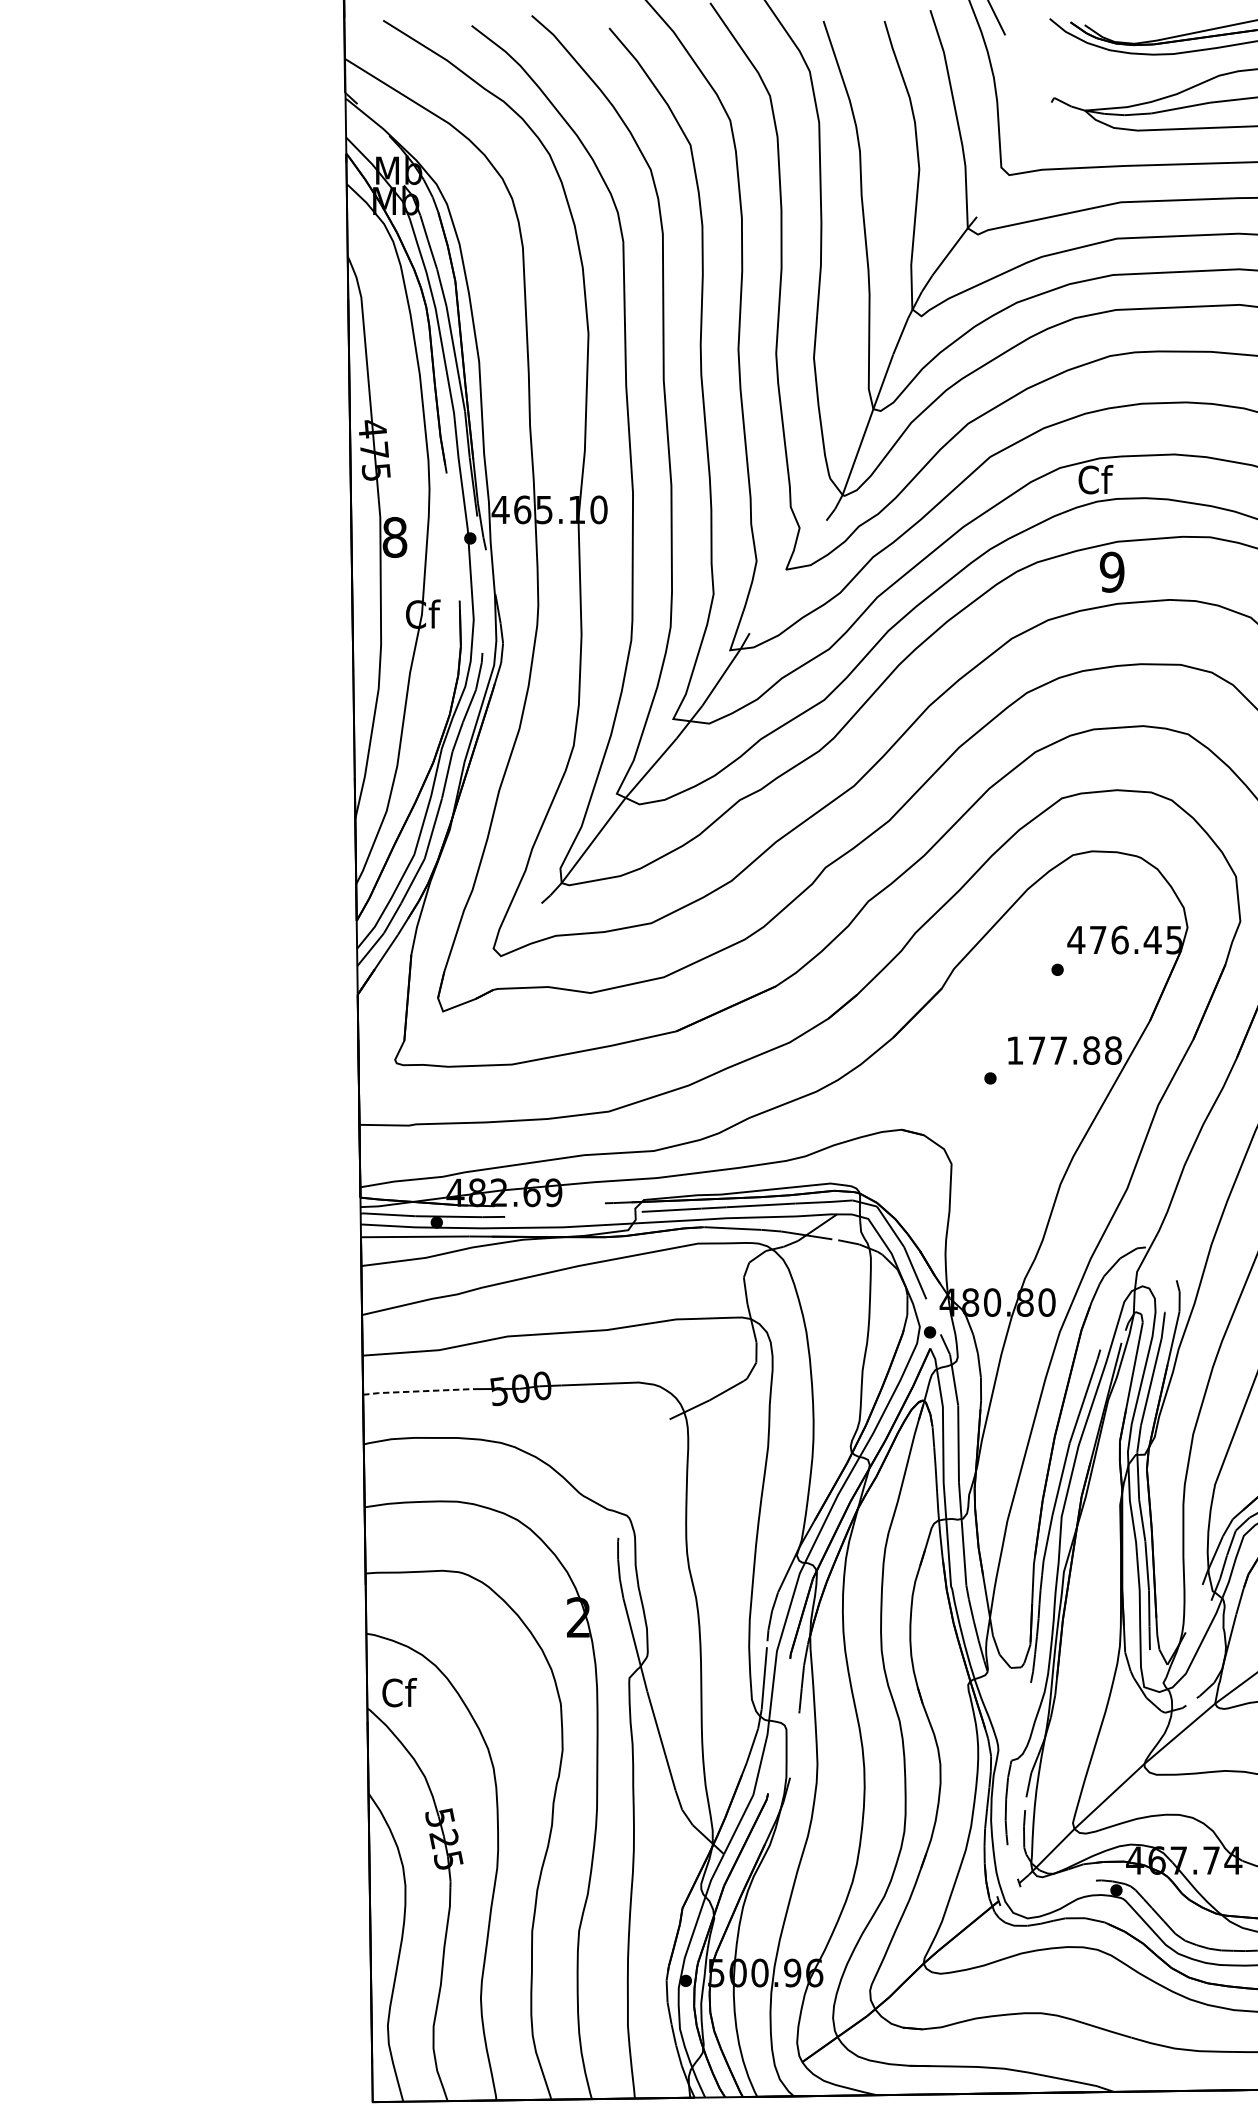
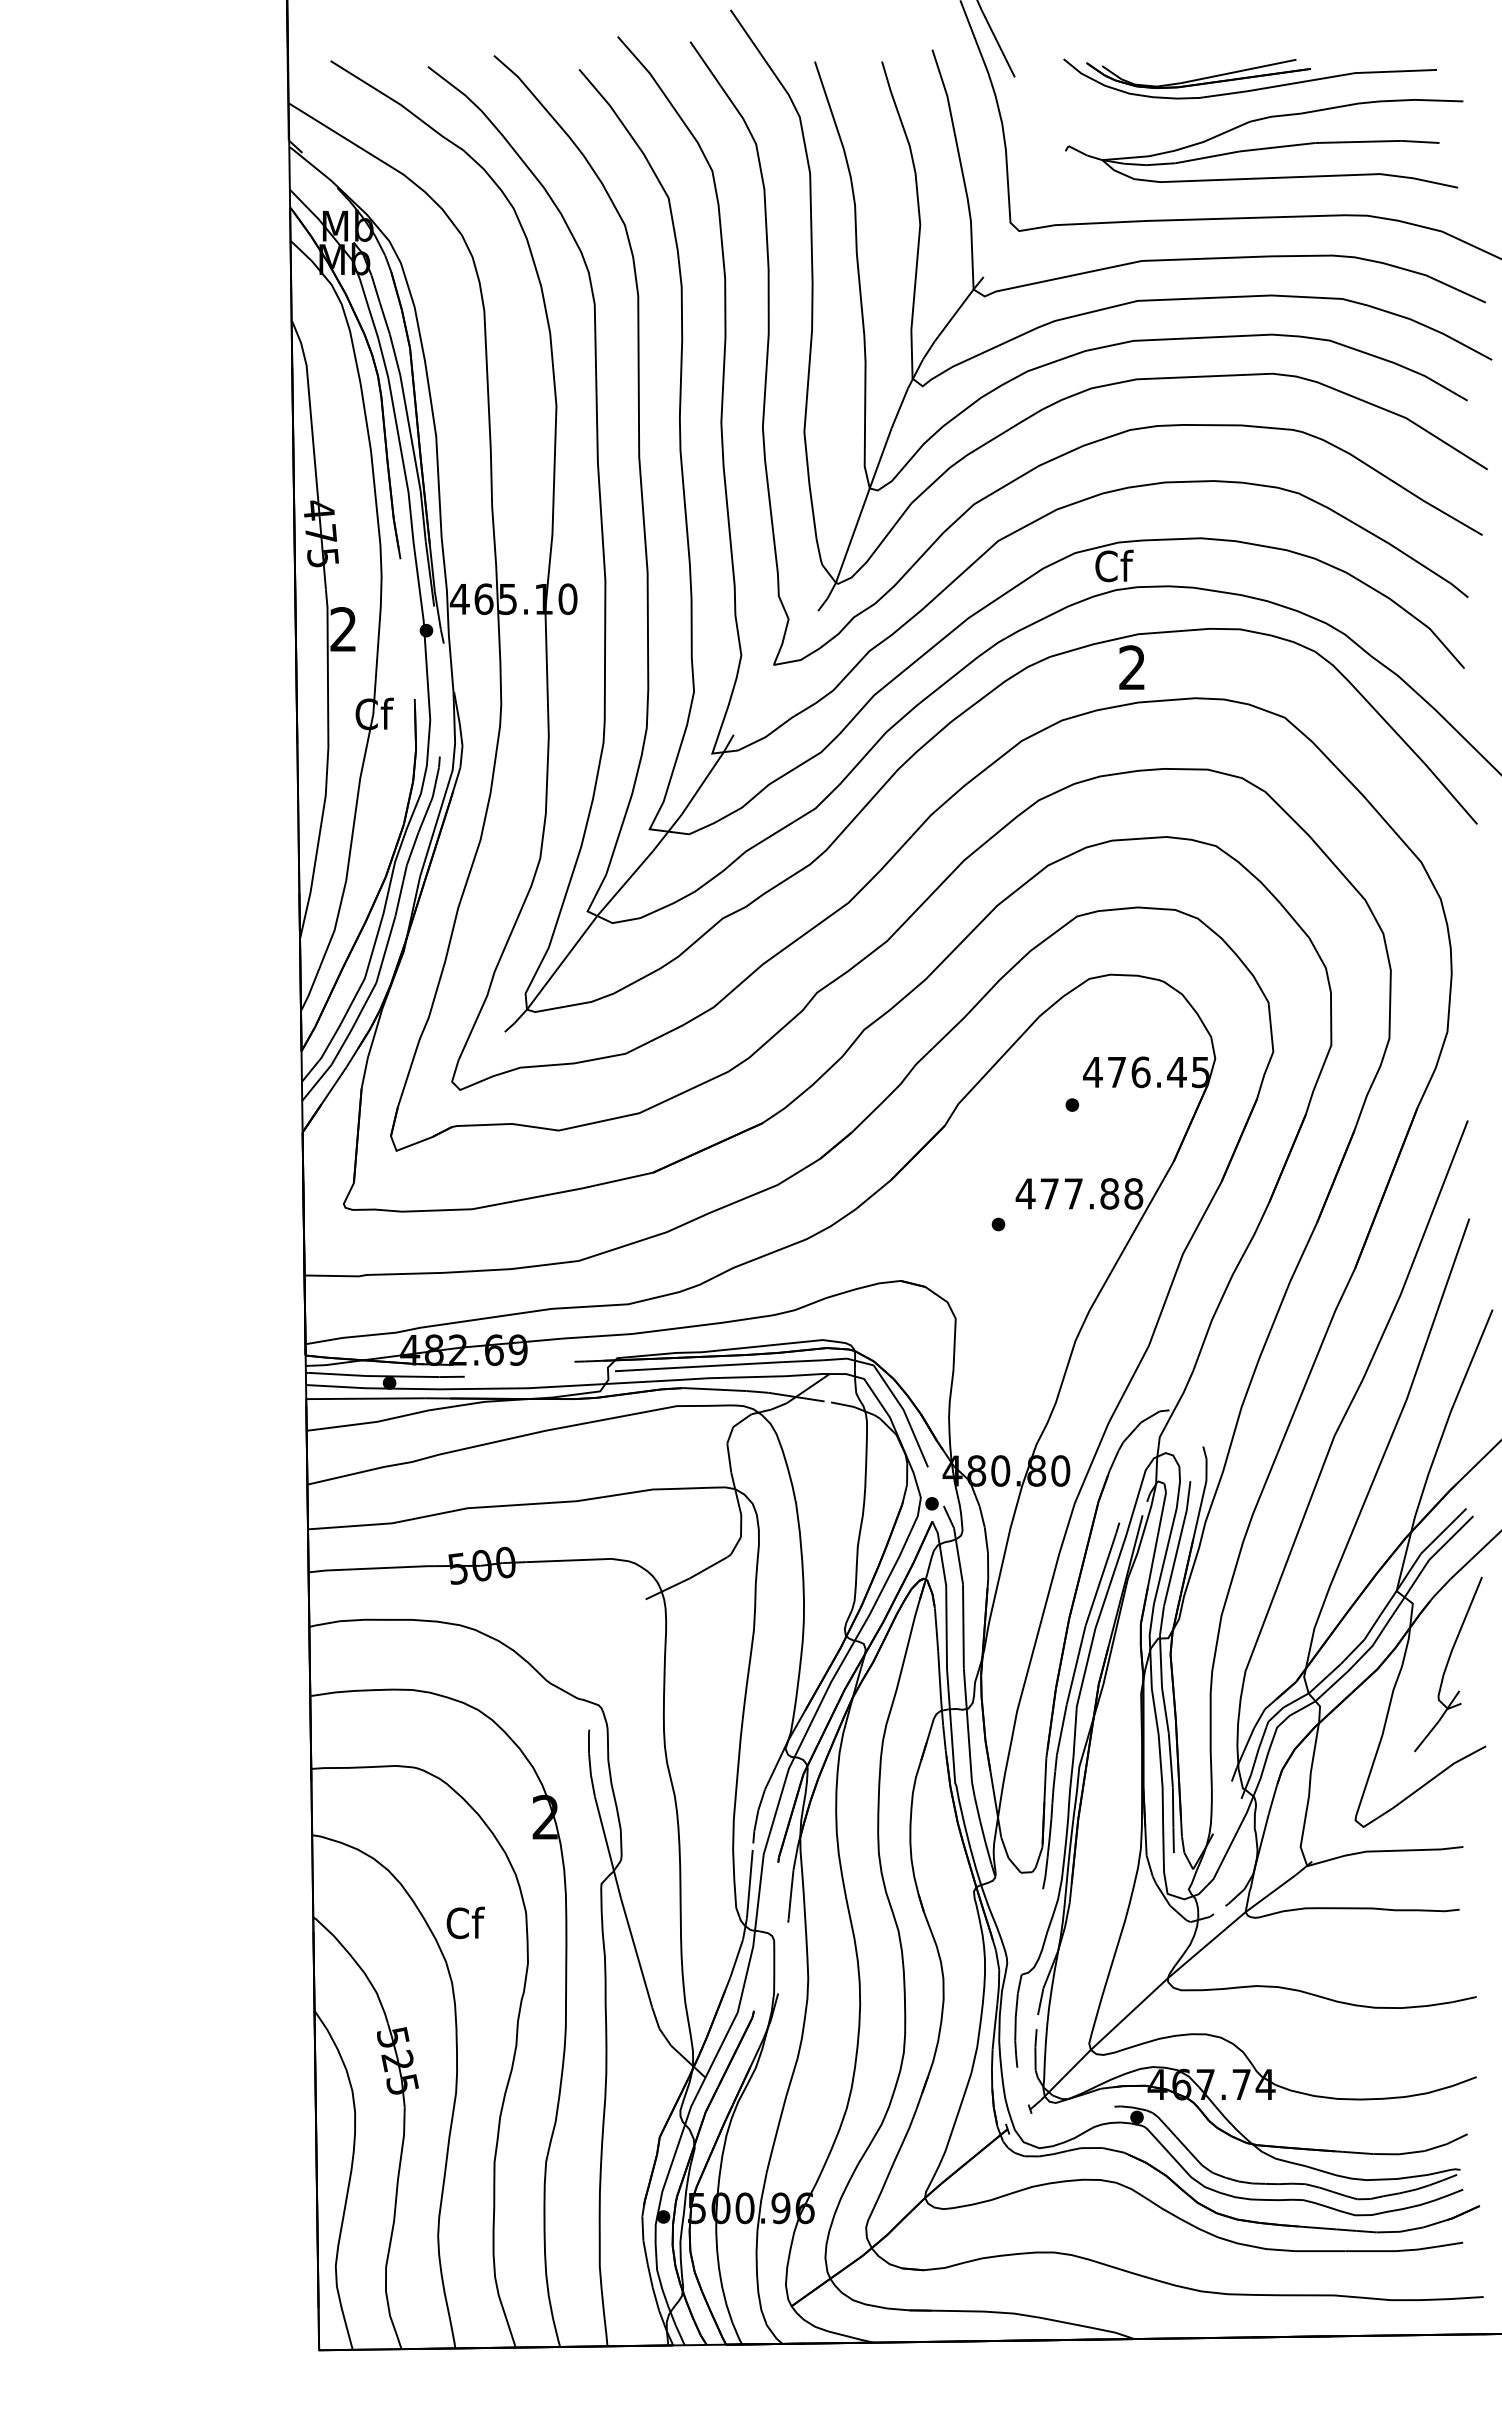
text: (394, 537) -> (343, 629), 8 -> 2
text: (1111, 571) -> (1131, 667), 9 -> 2
text: (1015, 1050) -> (1025, 1193), 177.88 -> 477.88
line: (420, 1391) -> (371, 1568), dashed -> solid
text: (399, 1692) -> (465, 1922), moved

